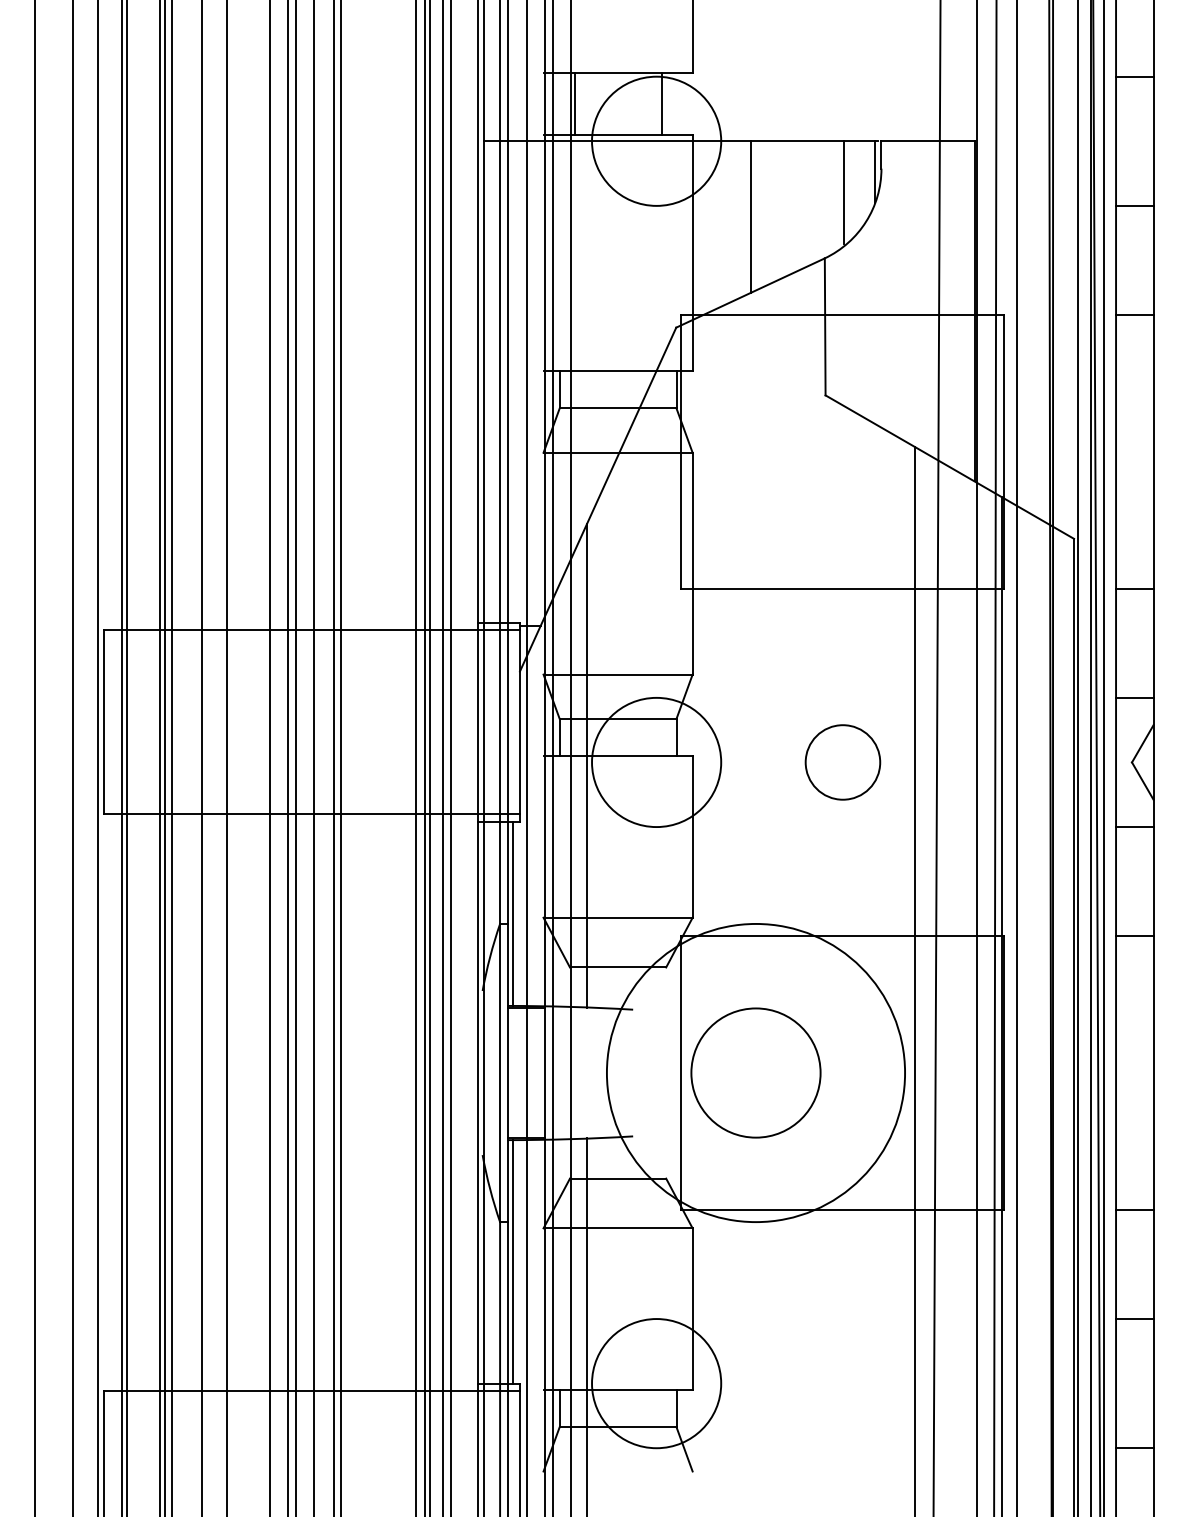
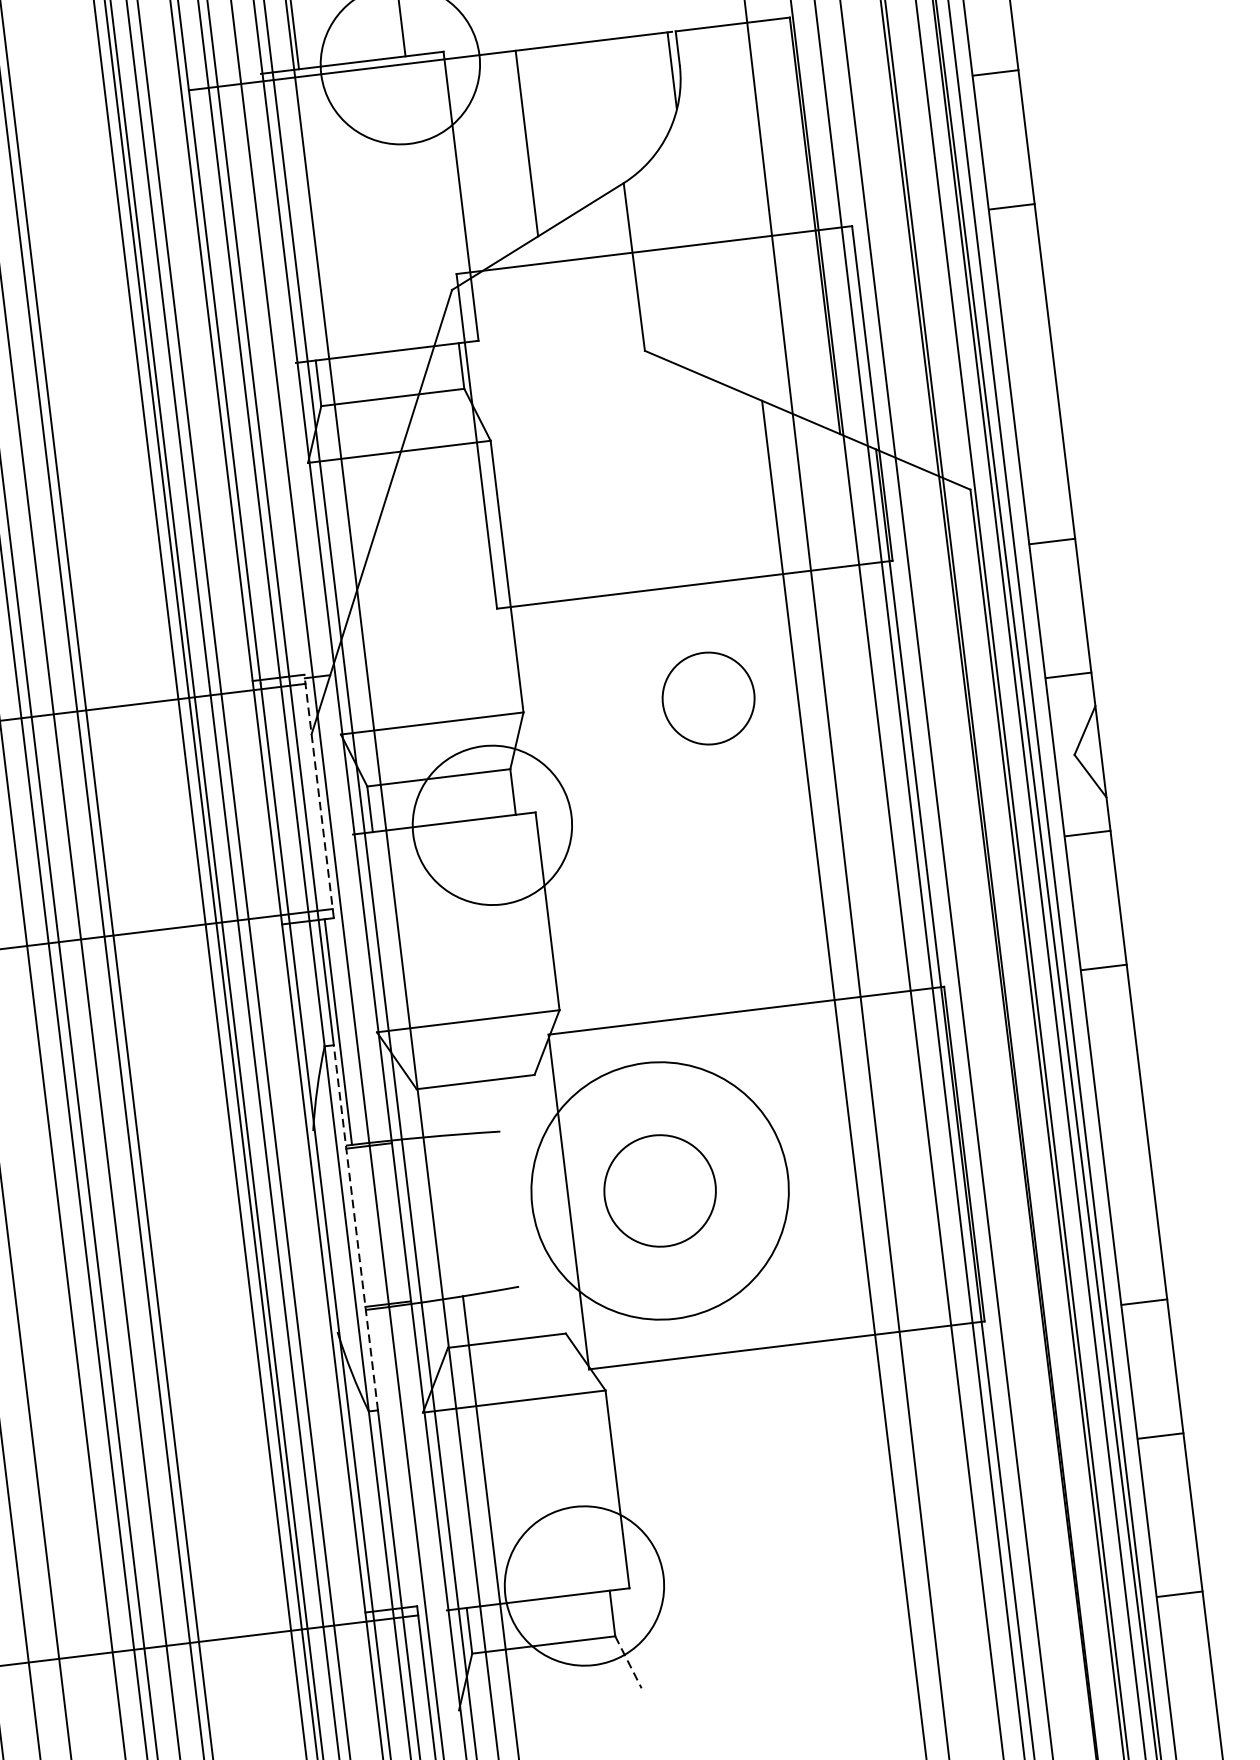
line: (844, 192) -> (638, 99), removed
line: (519, 721) -> (318, 795), solid -> dashed
circle: (842, 762) -> (708, 698), moved
line: (587, 765) -> (408, 839), removed
line: (507, 1072) -> (355, 1227), solid -> dashed
circle: (755, 1072) -> (659, 1190), size x0.7
circle: (755, 1072) -> (659, 1190), size x0.7
line: (512, 1261) -> (389, 1457), removed
line: (684, 1449) -> (628, 1662), solid -> dashed

